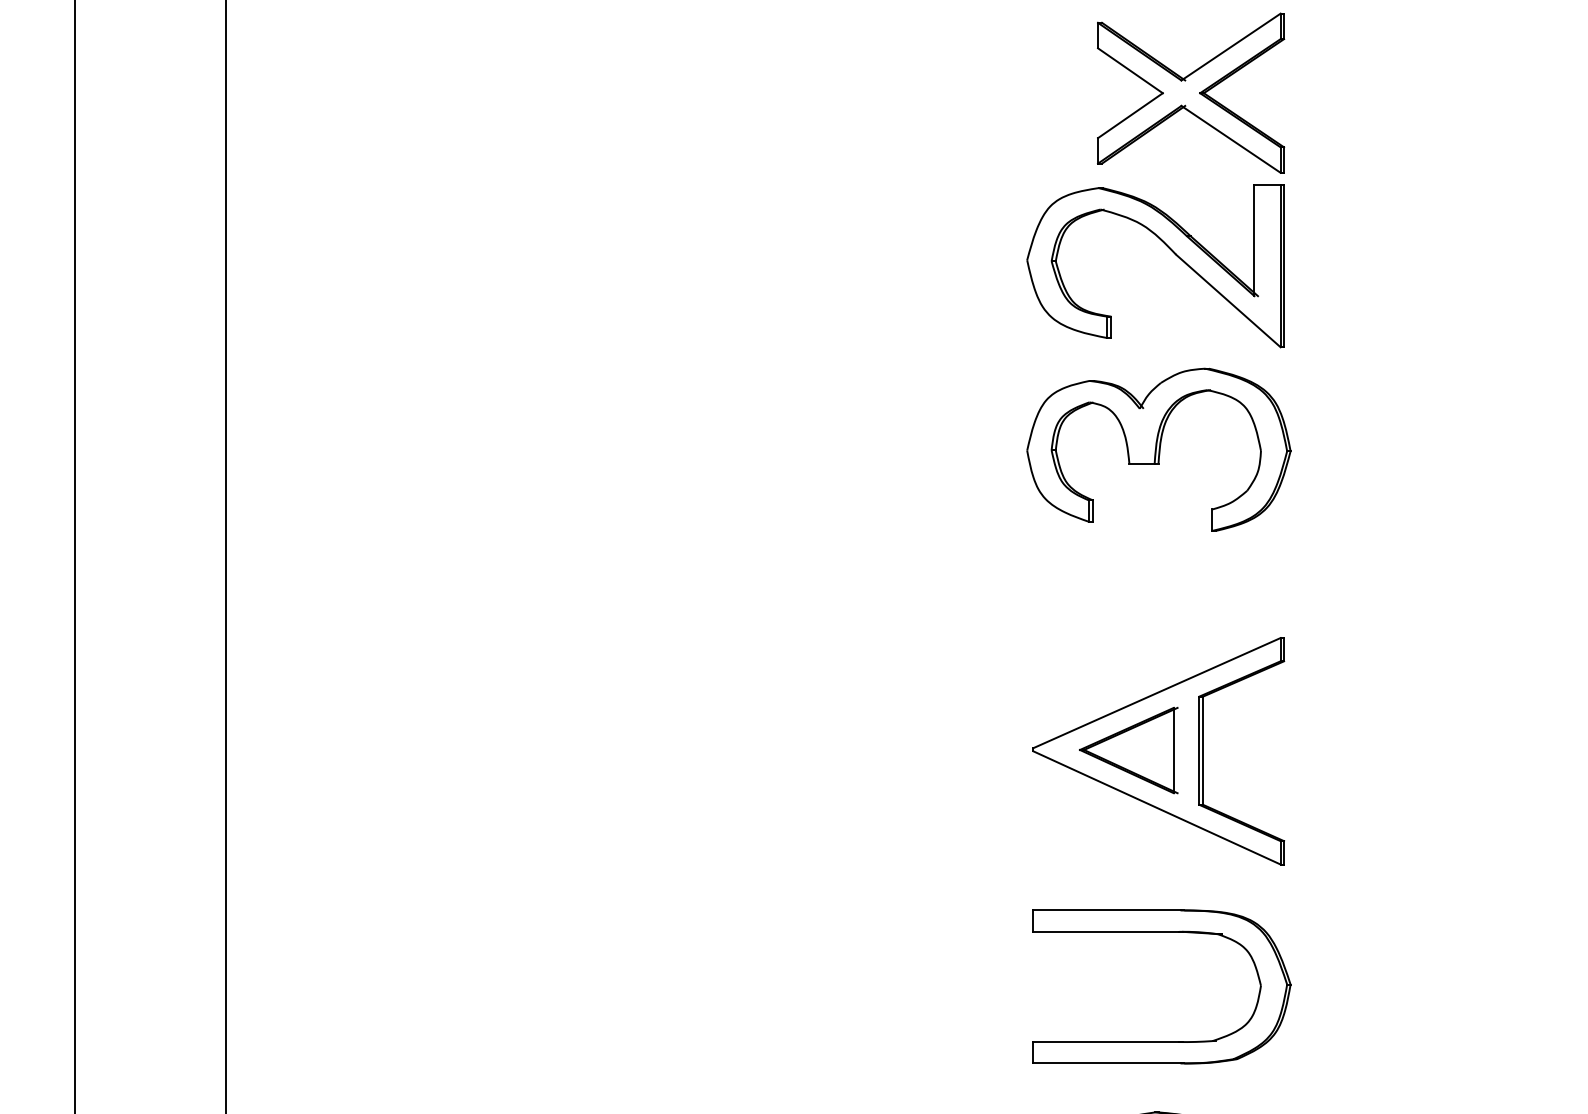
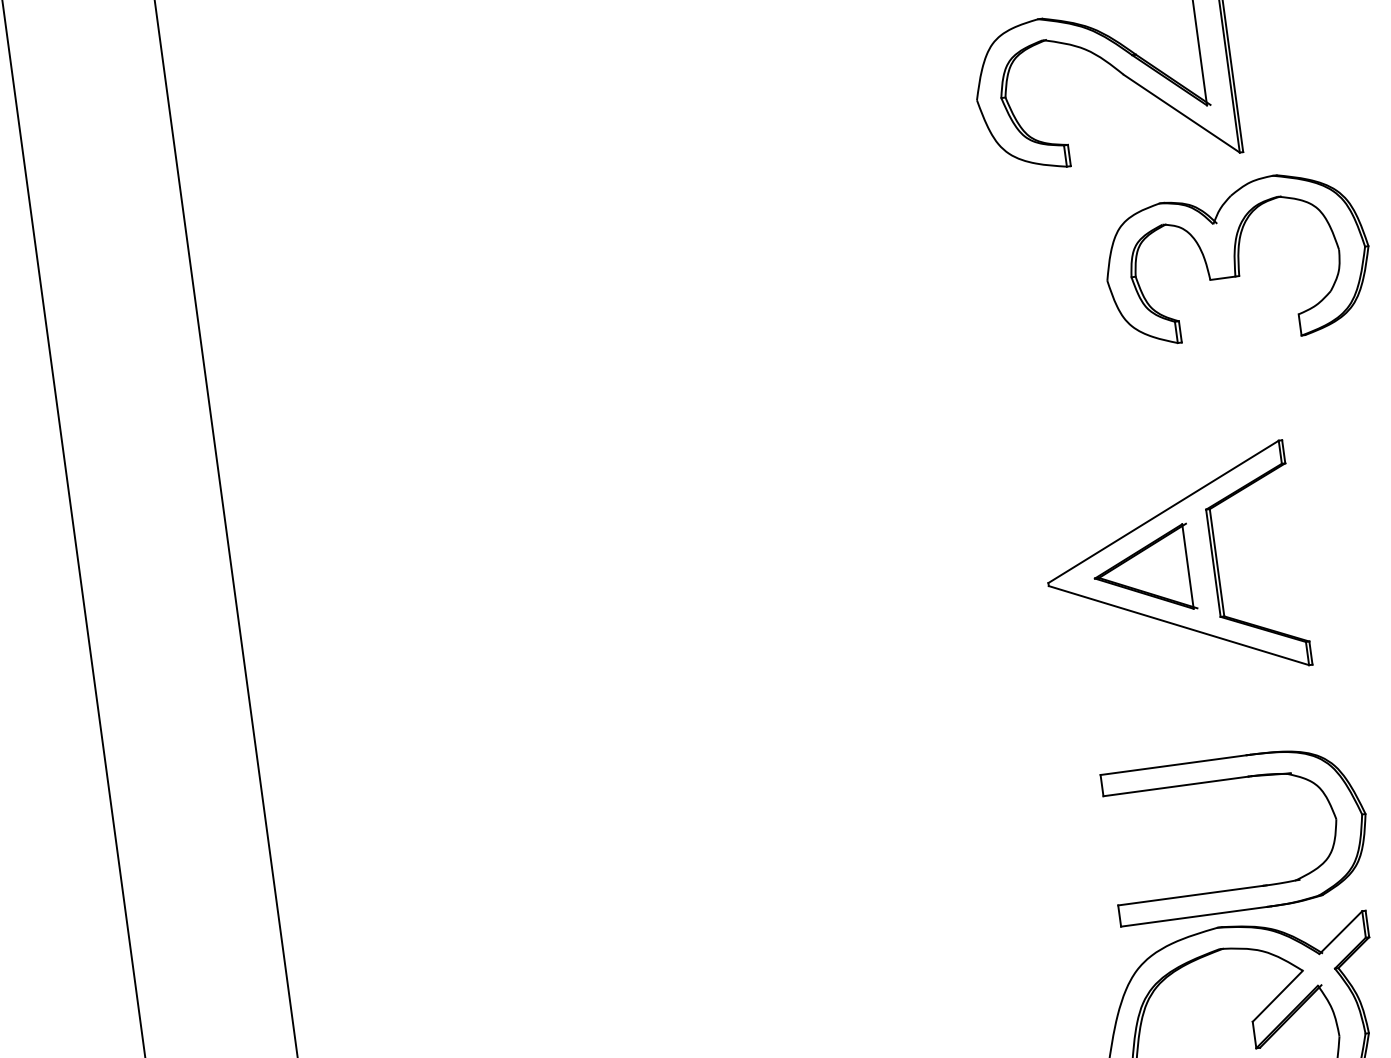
part: (1158, 449) -> (1237, 262), moved
part: (1161, 932) -> (1230, 779), moved

